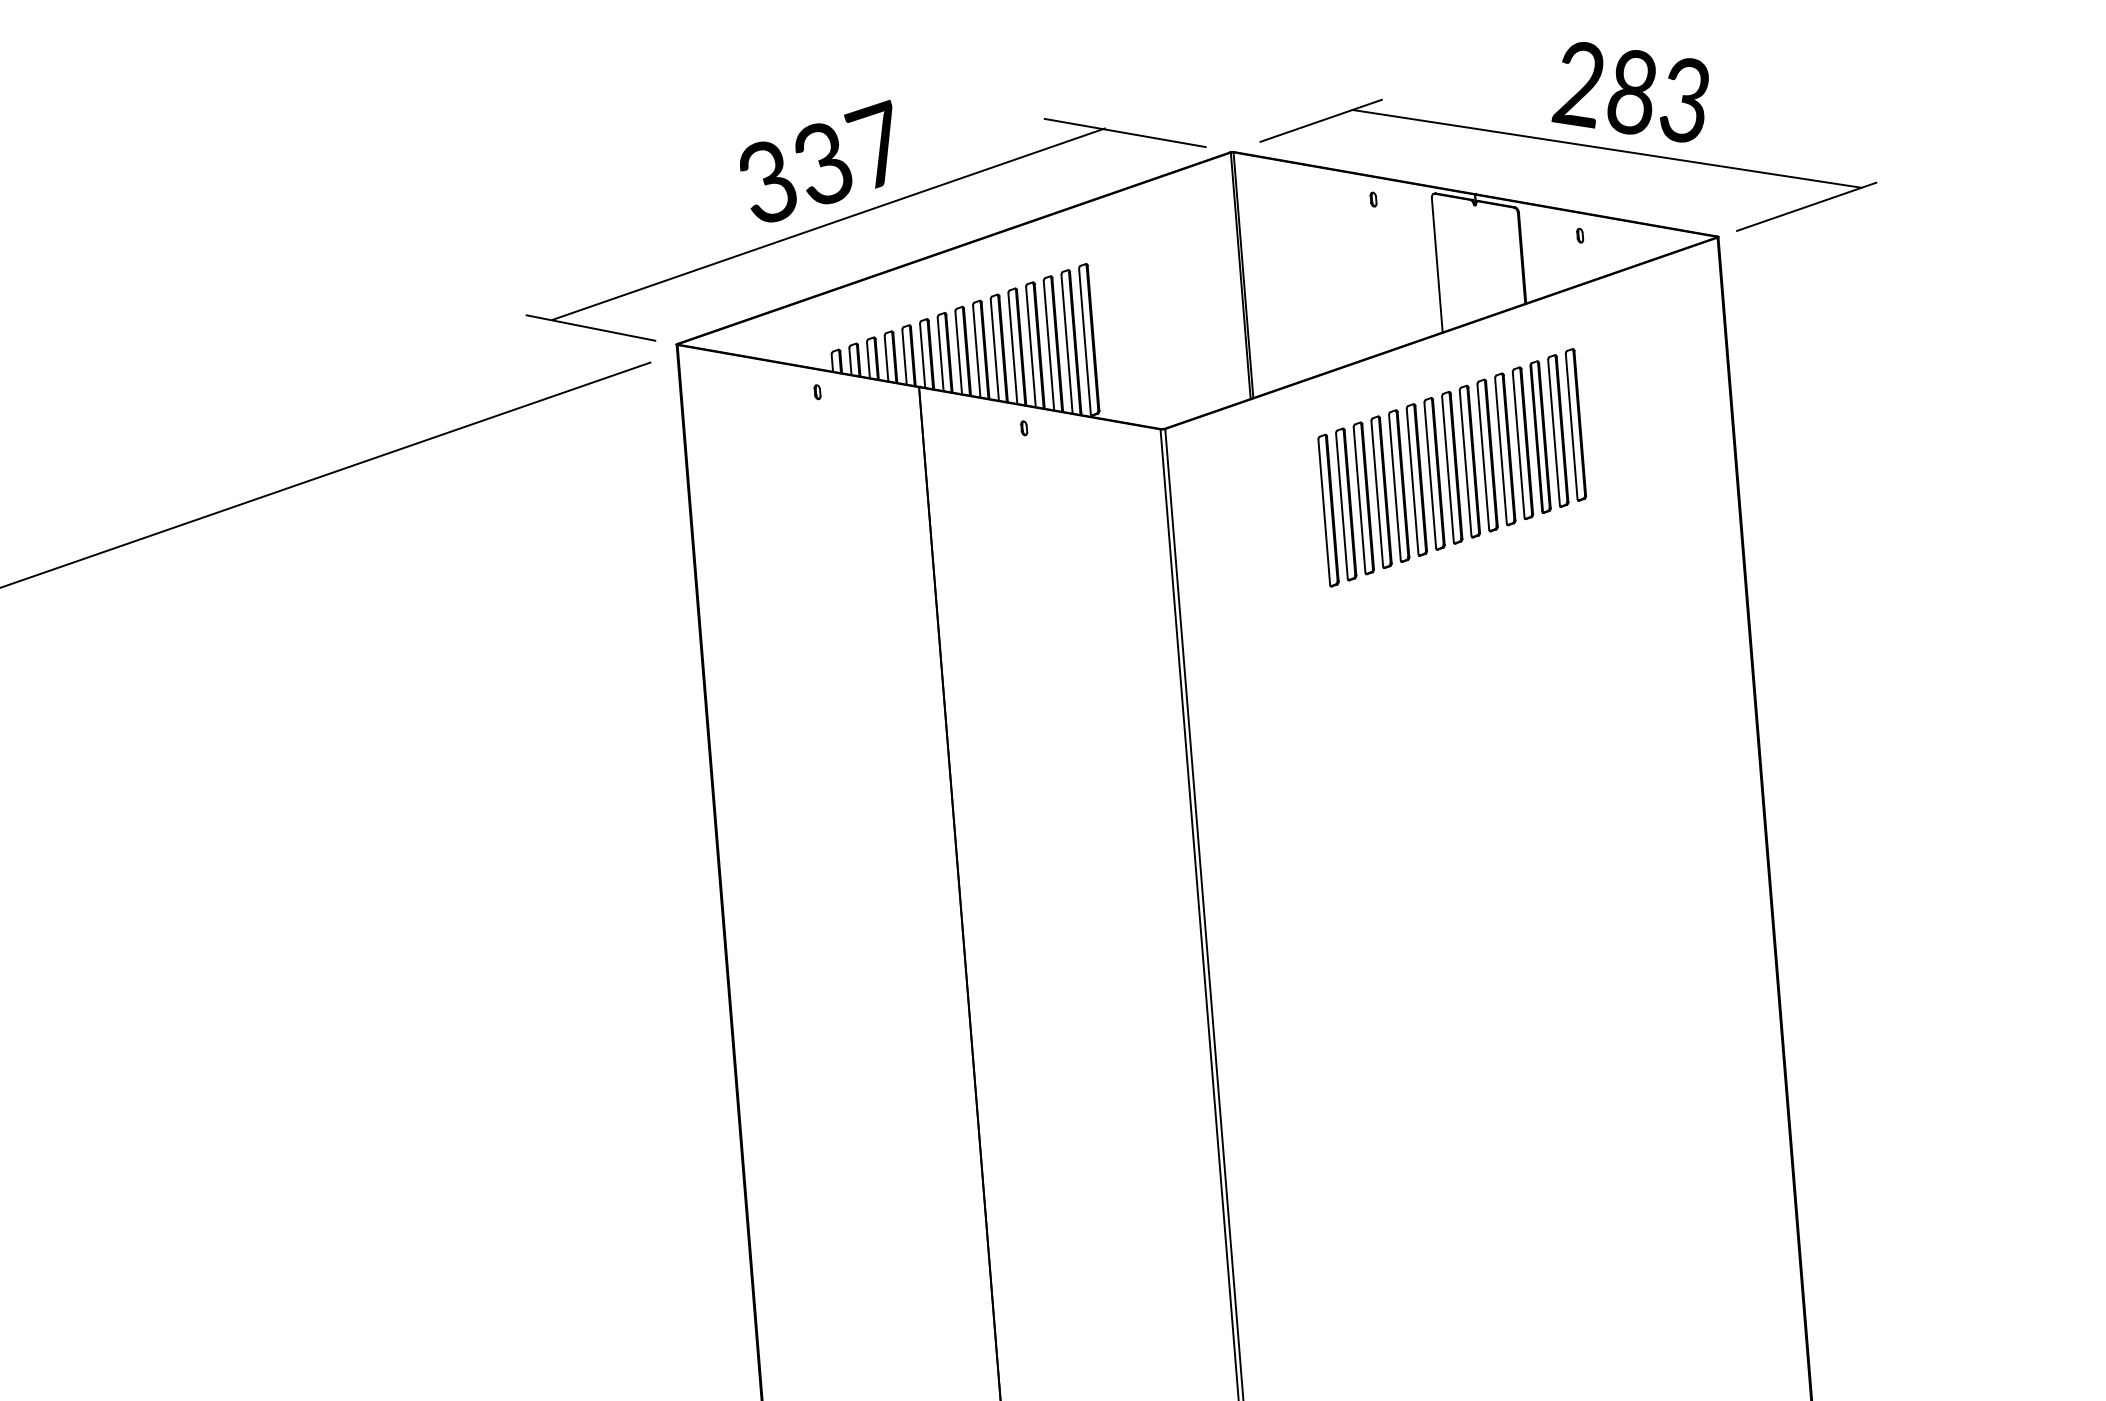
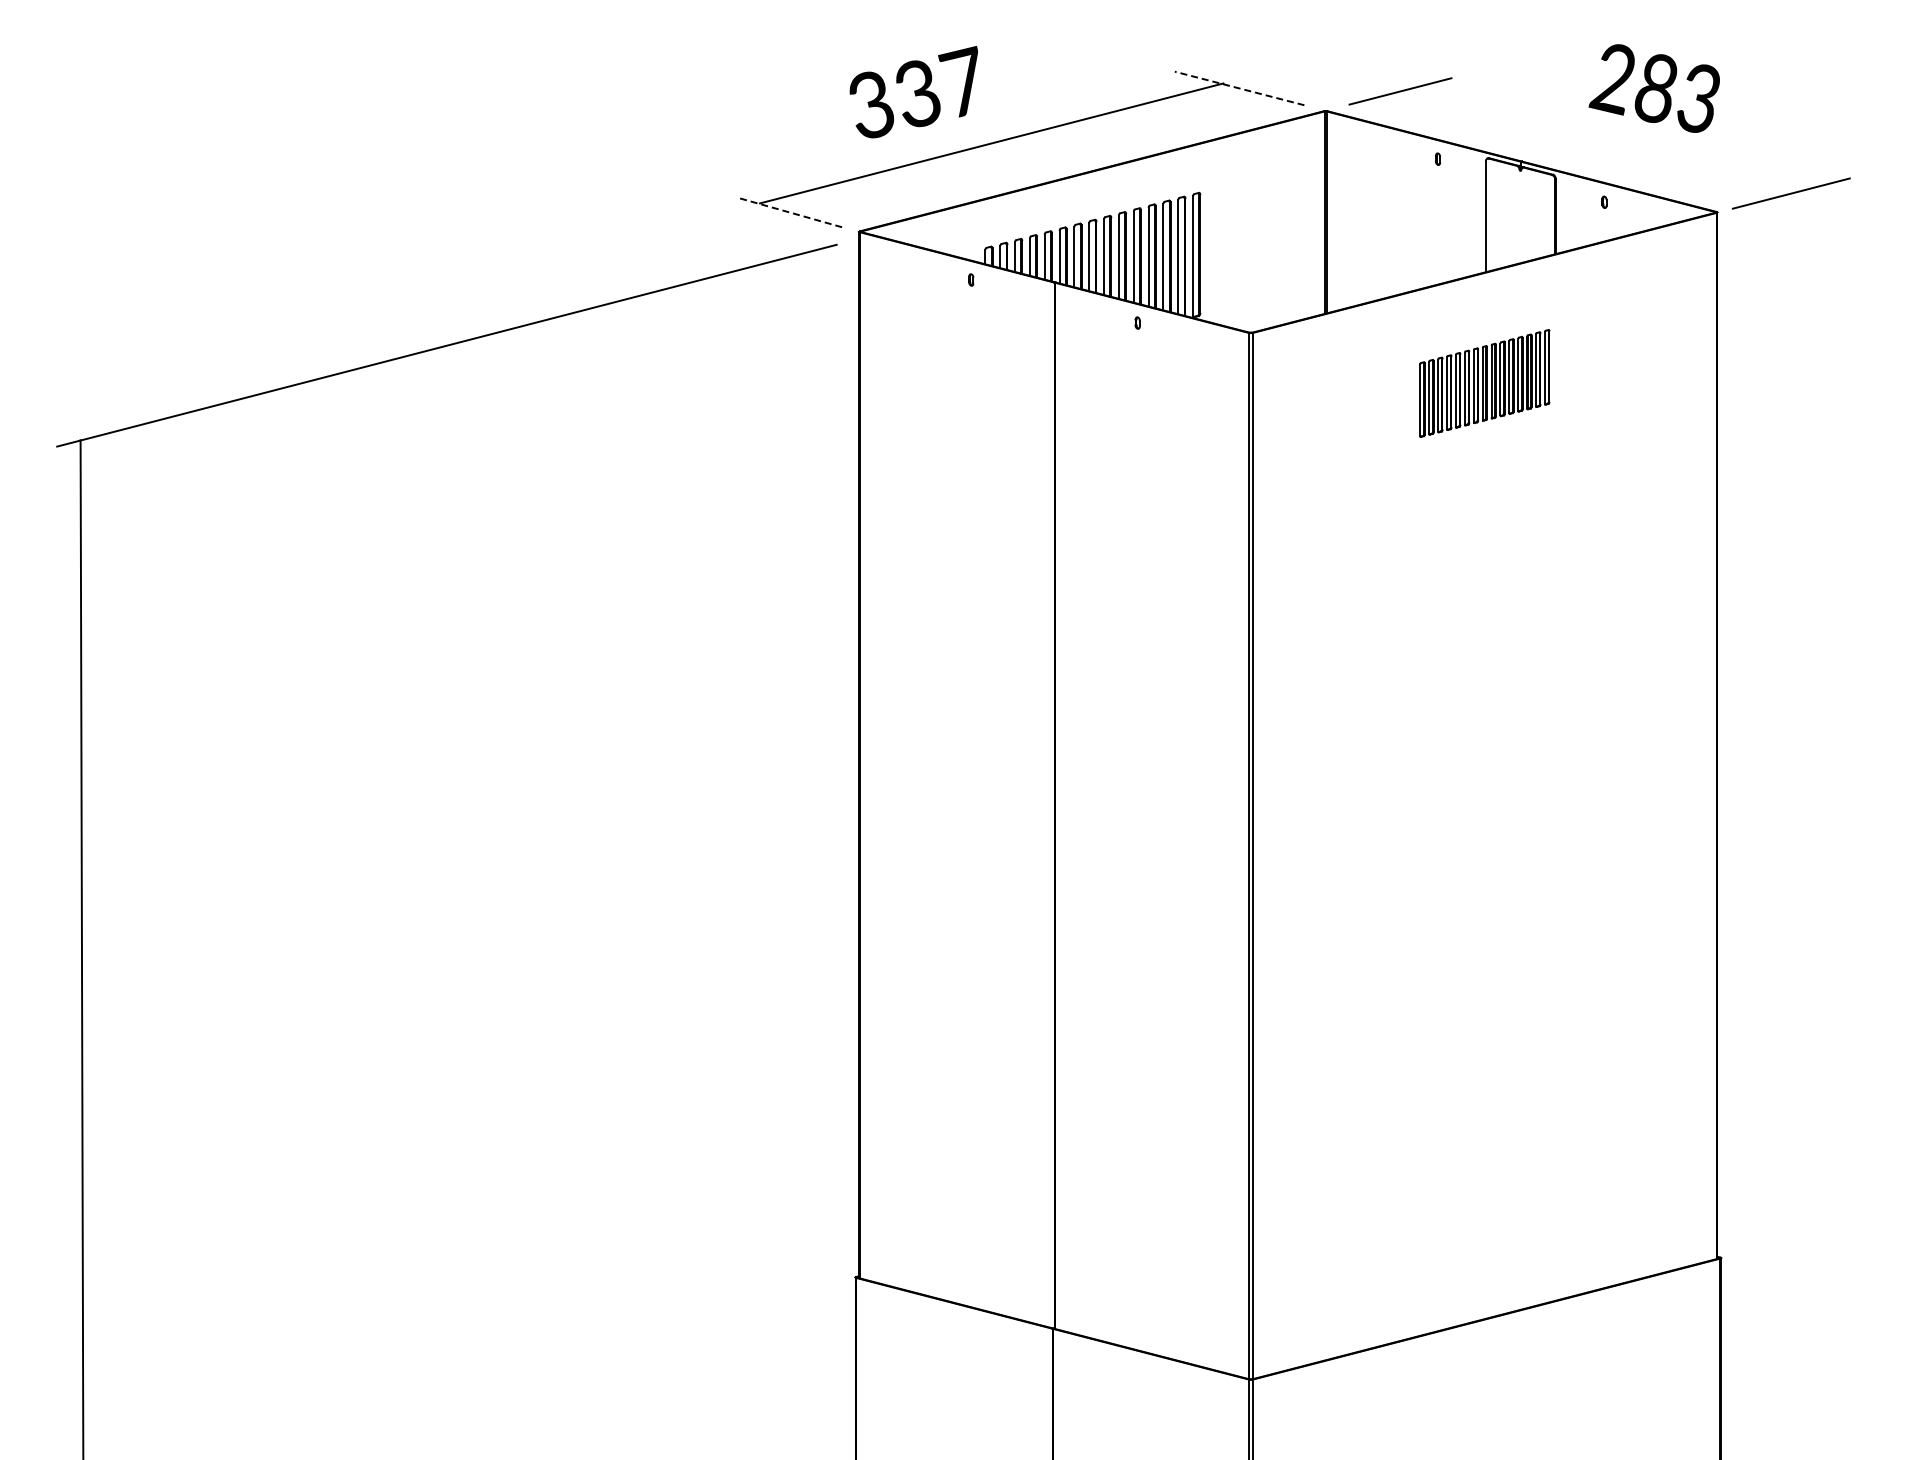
line: (1125, 133) -> (1239, 88), solid -> dashed
line: (1606, 148) -> (1631, 132), removed
text: (817, 162) -> (913, 92), moved
line: (591, 327) -> (790, 212), solid -> dashed
part: (1451, 467) -> (1484, 383), size x0.6

